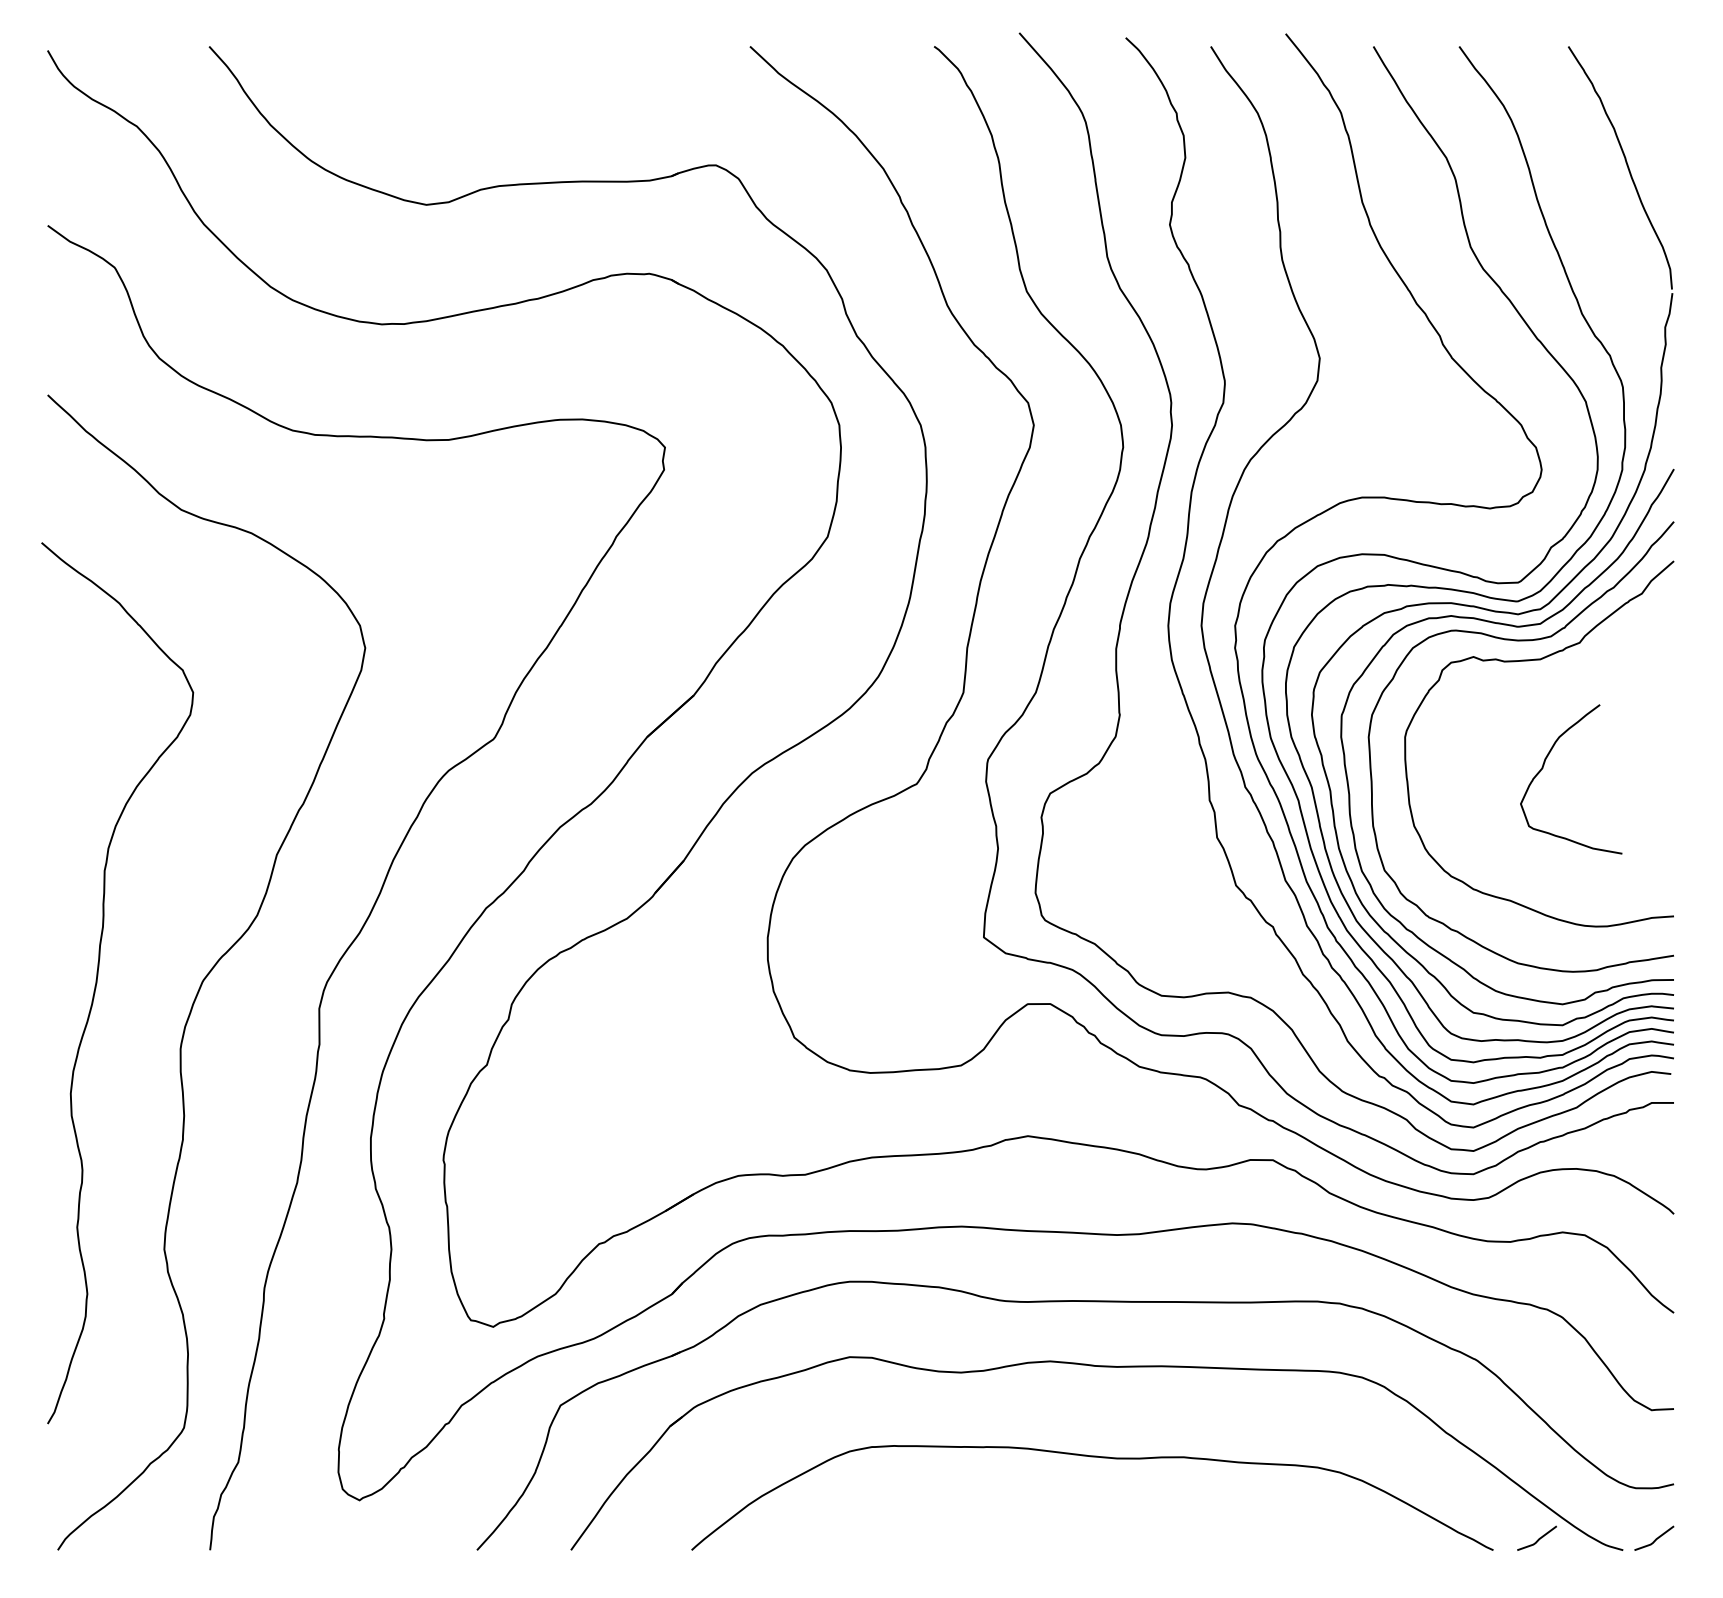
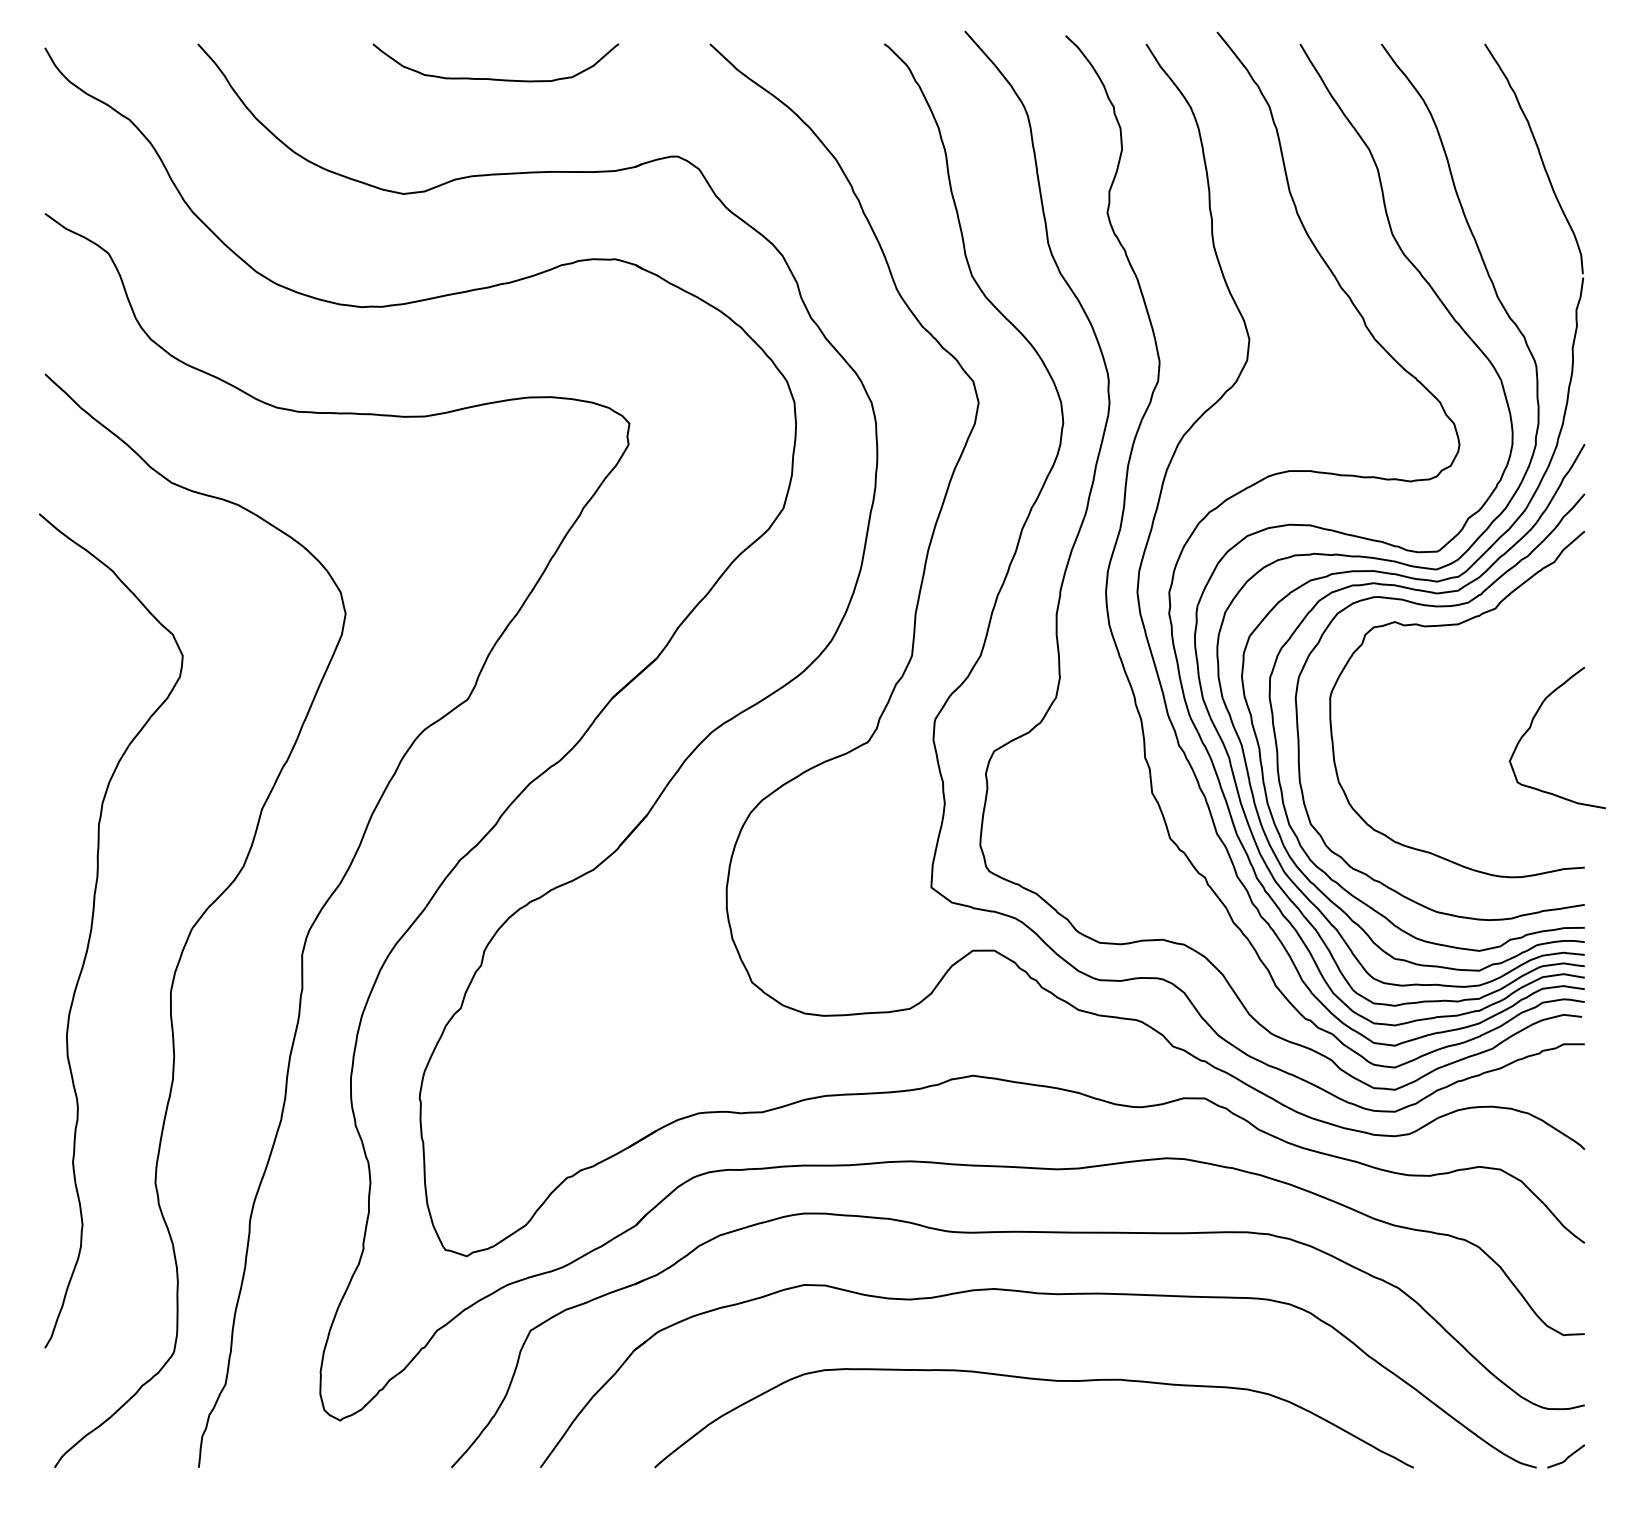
curve: (523, 82) -> (495, 78), added
curve: (1543, 767) -> (1531, 726), moved
line: (1538, 1538) -> (1456, 1456), removed

